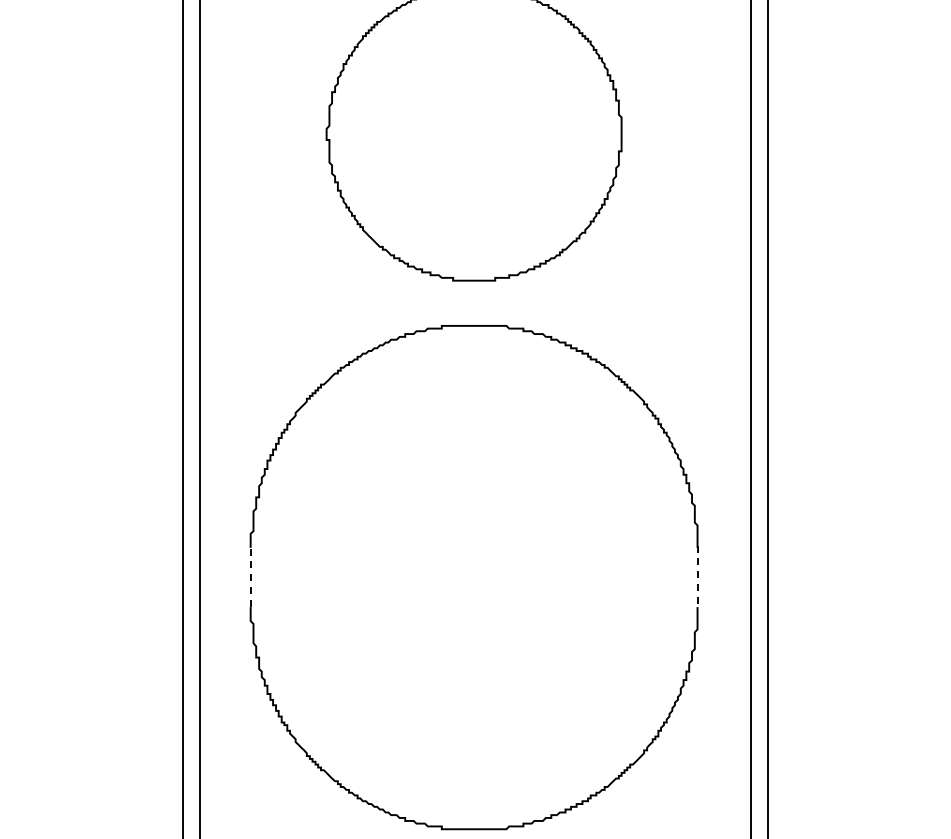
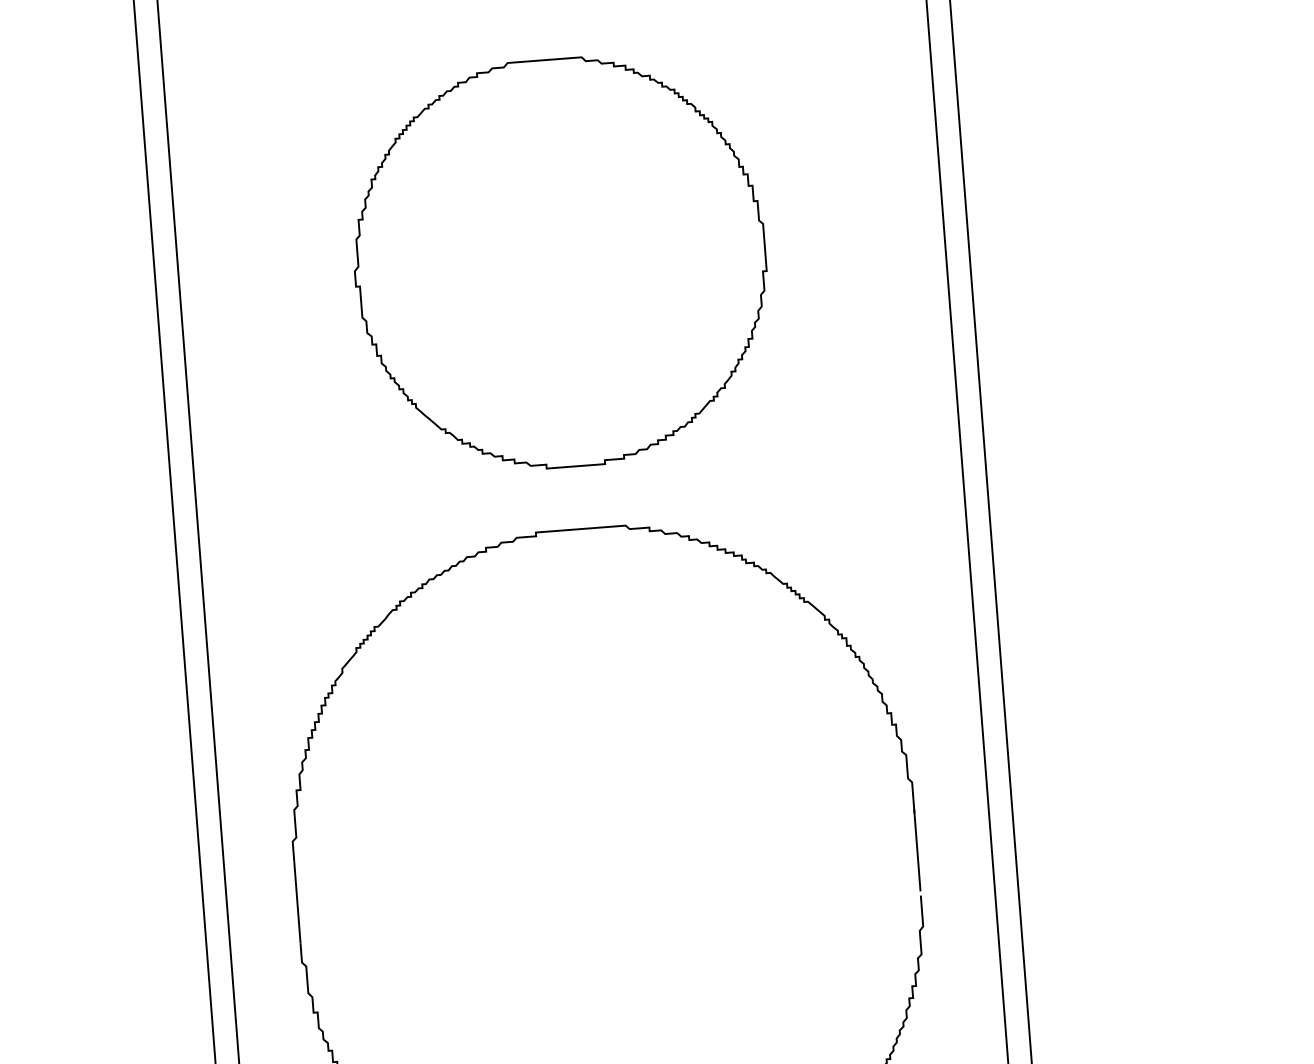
line: (697, 574) -> (917, 850), dashed -> solid
line: (250, 577) -> (297, 902), dashed -> solid

